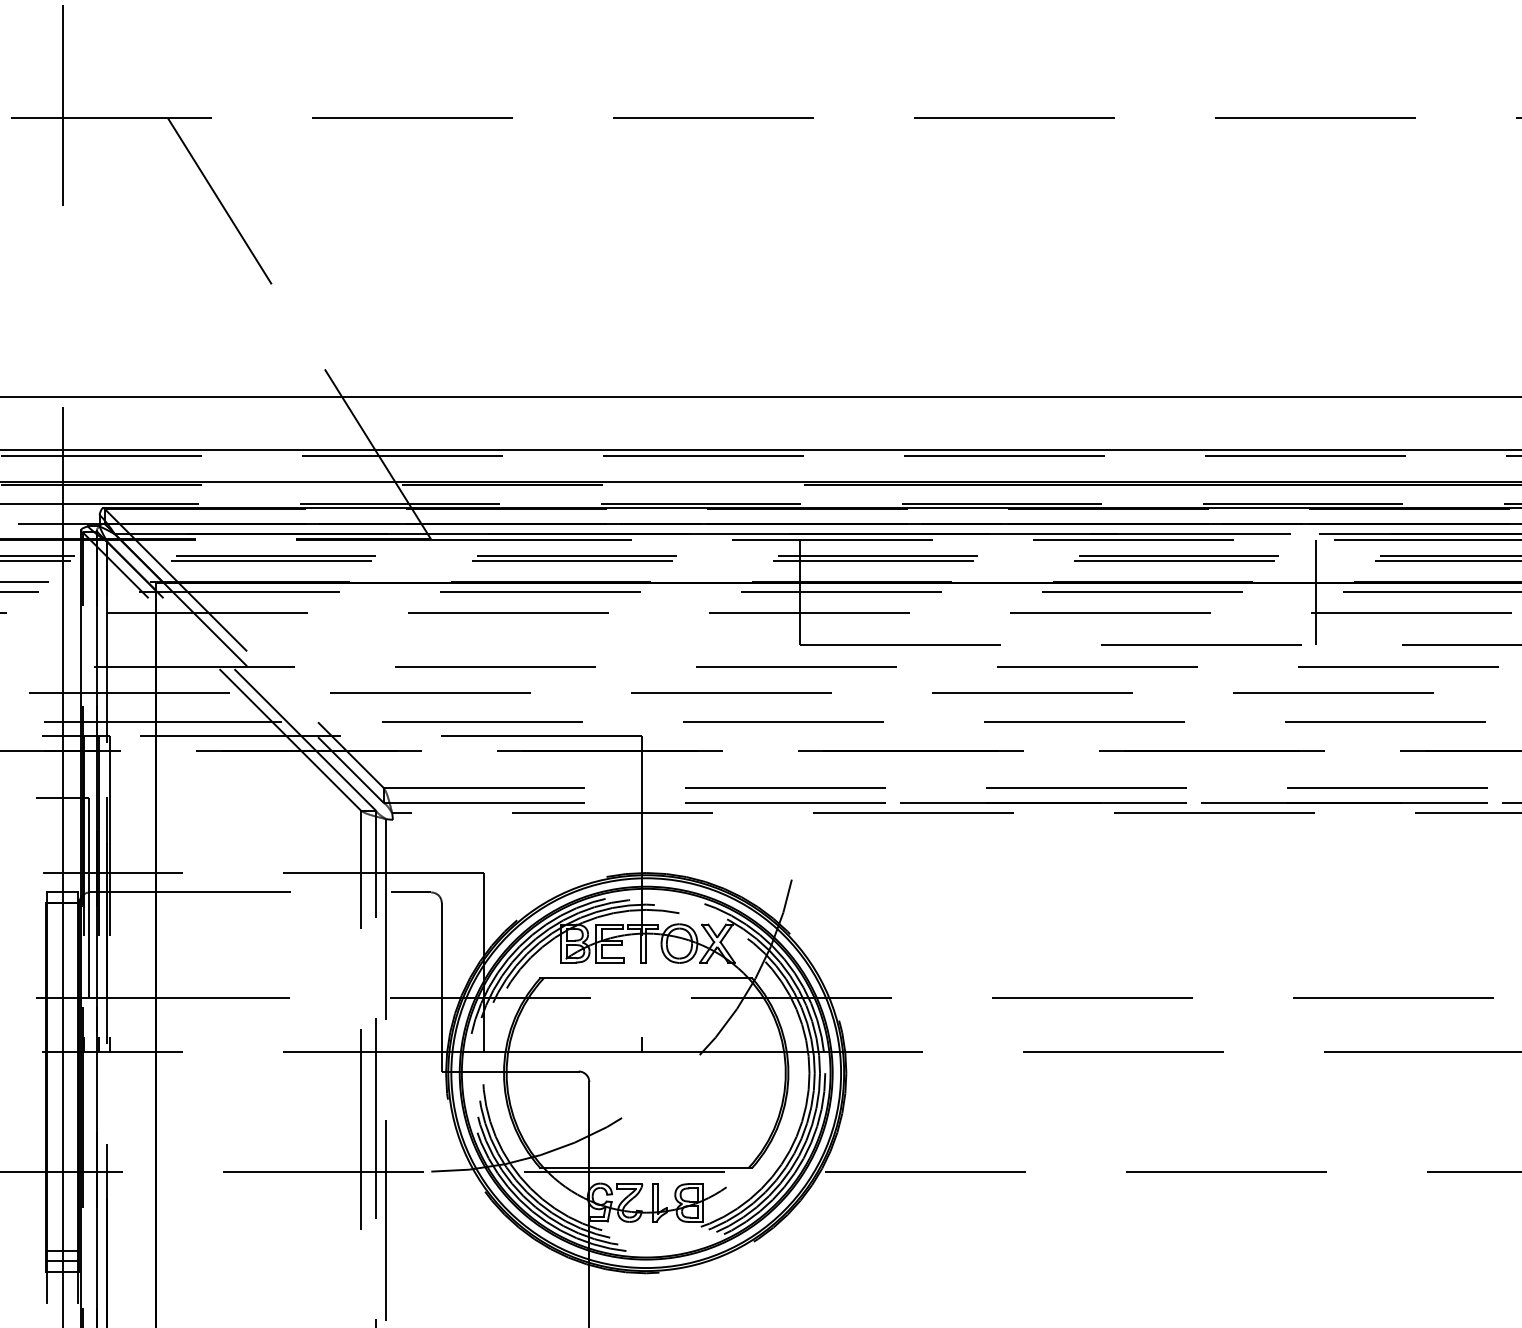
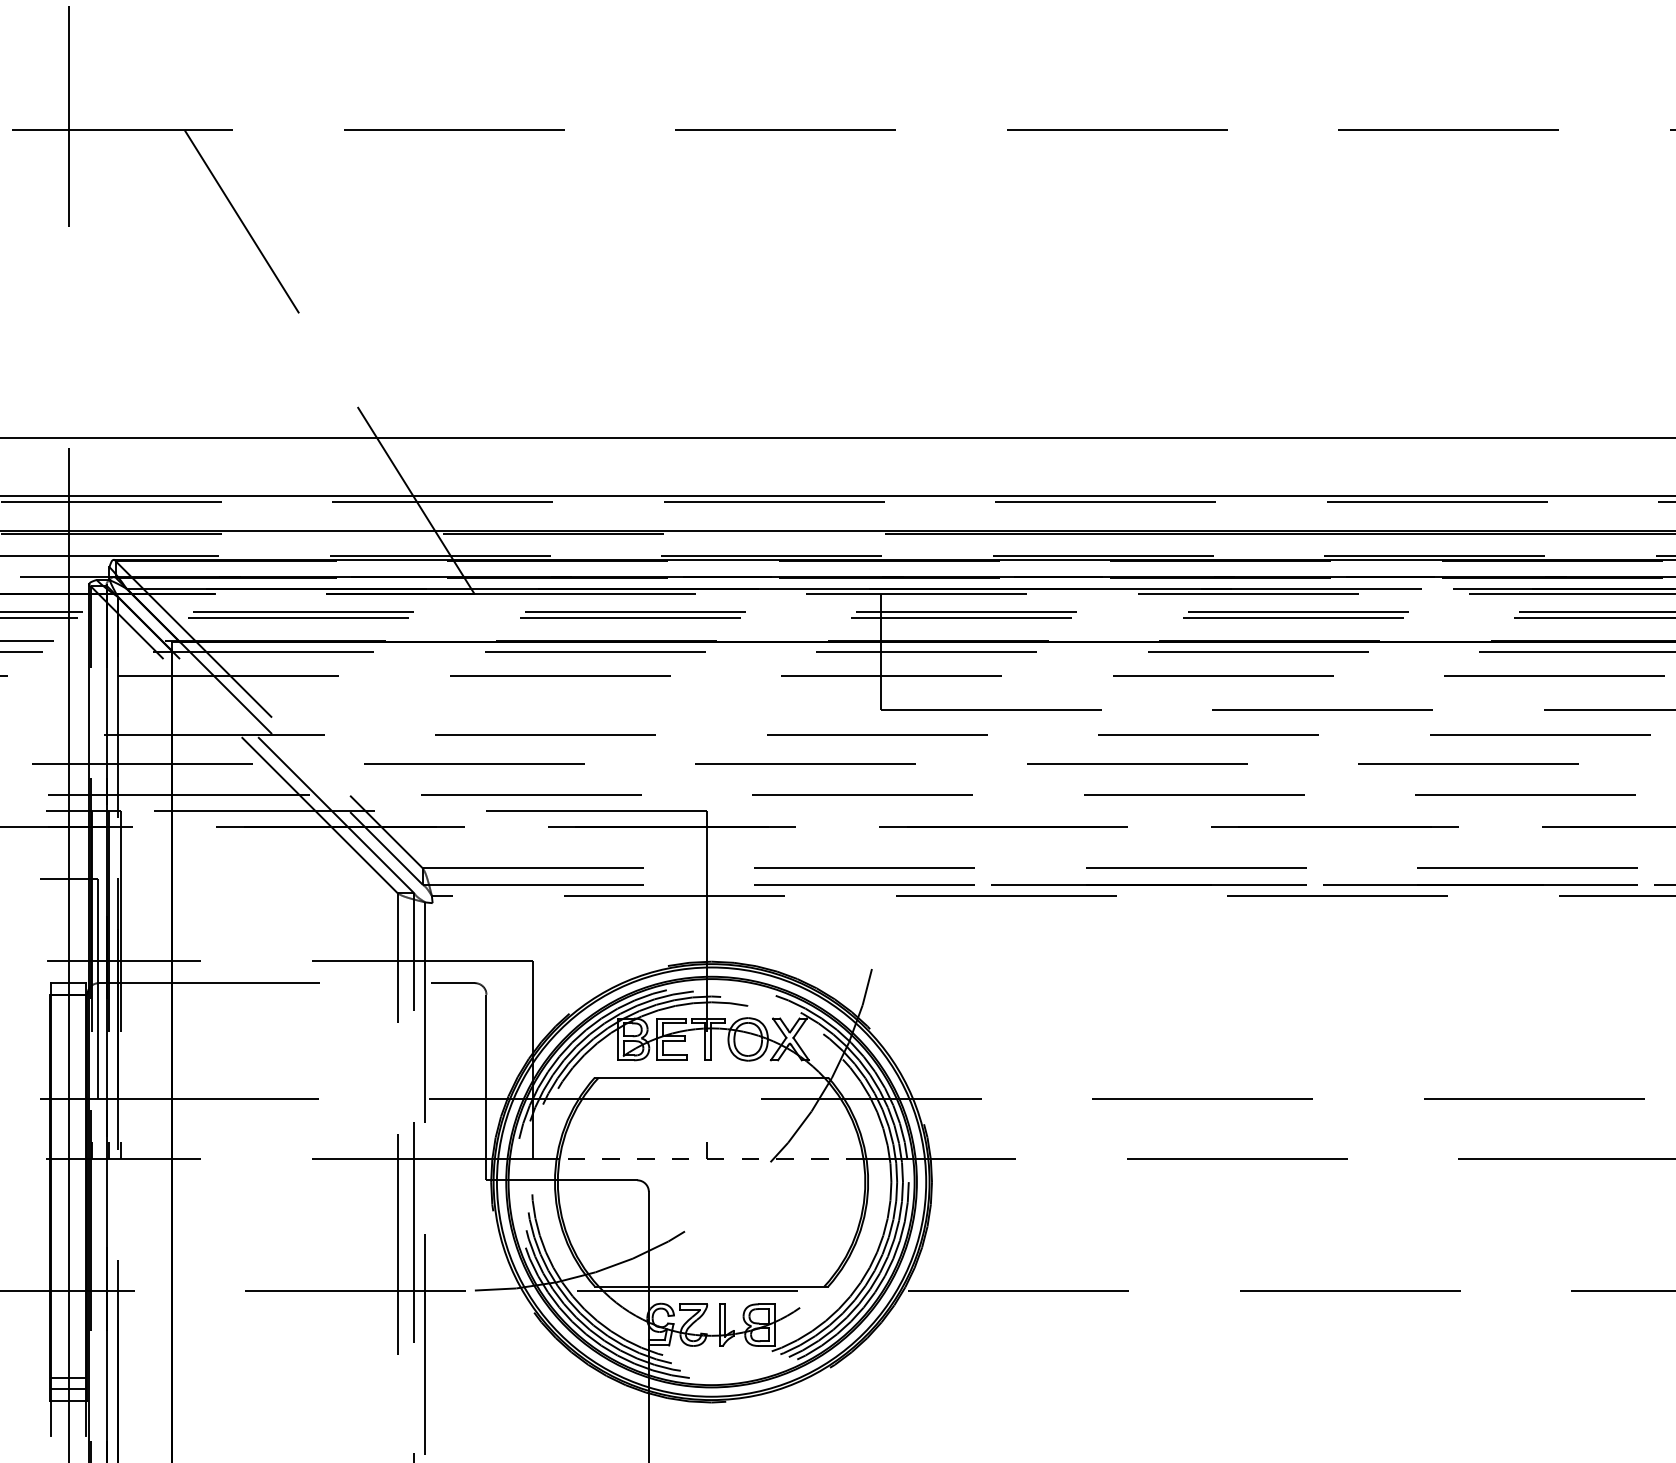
line: (1316, 592) -> (1449, 652), removed
line: (646, 1051) -> (711, 1158), solid -> dashed

